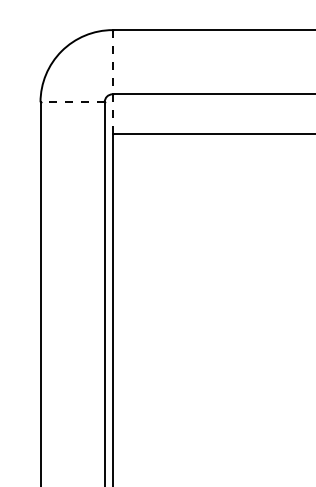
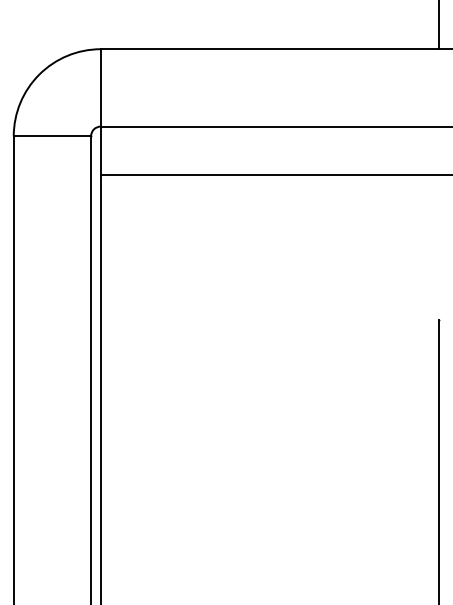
line: (112, 82) -> (100, 112), dashed -> solid
line: (72, 102) -> (52, 136), dashed -> solid

